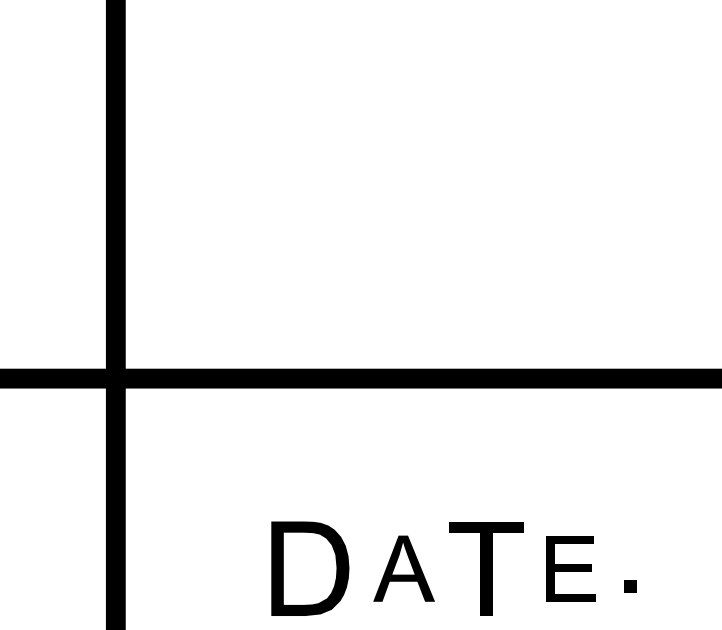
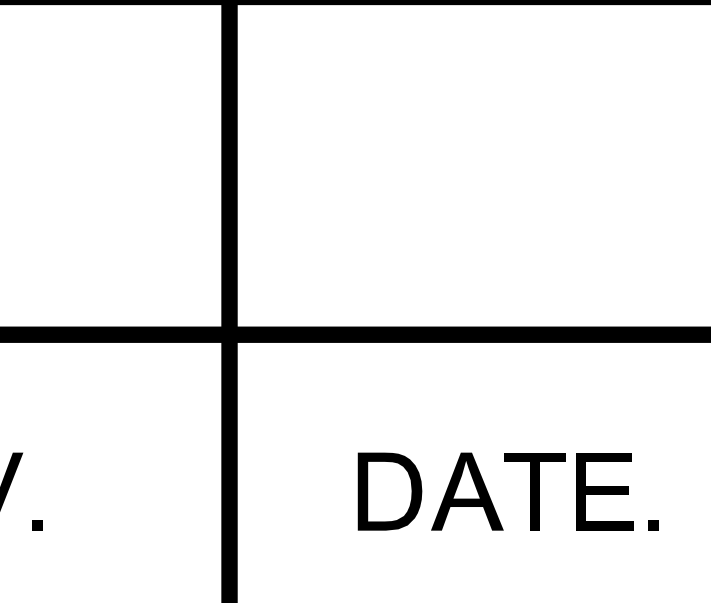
part: (404, 568) -> (467, 491), size x1.43
part: (570, 568) -> (604, 491), size x1.43
part: (630, 586) -> (653, 525), moved

